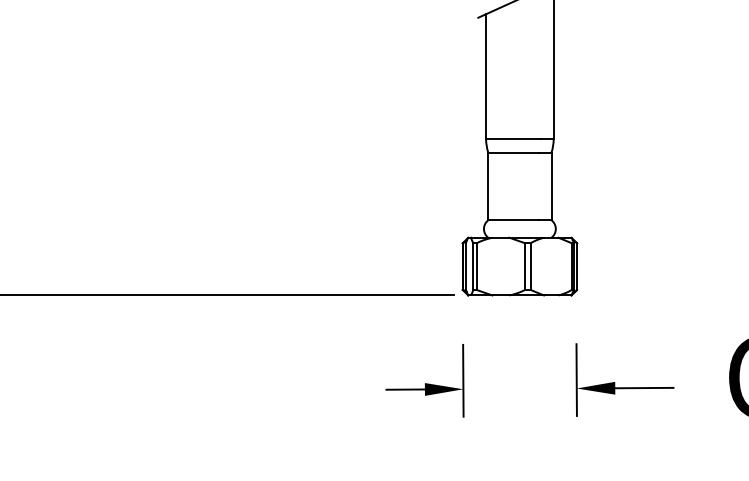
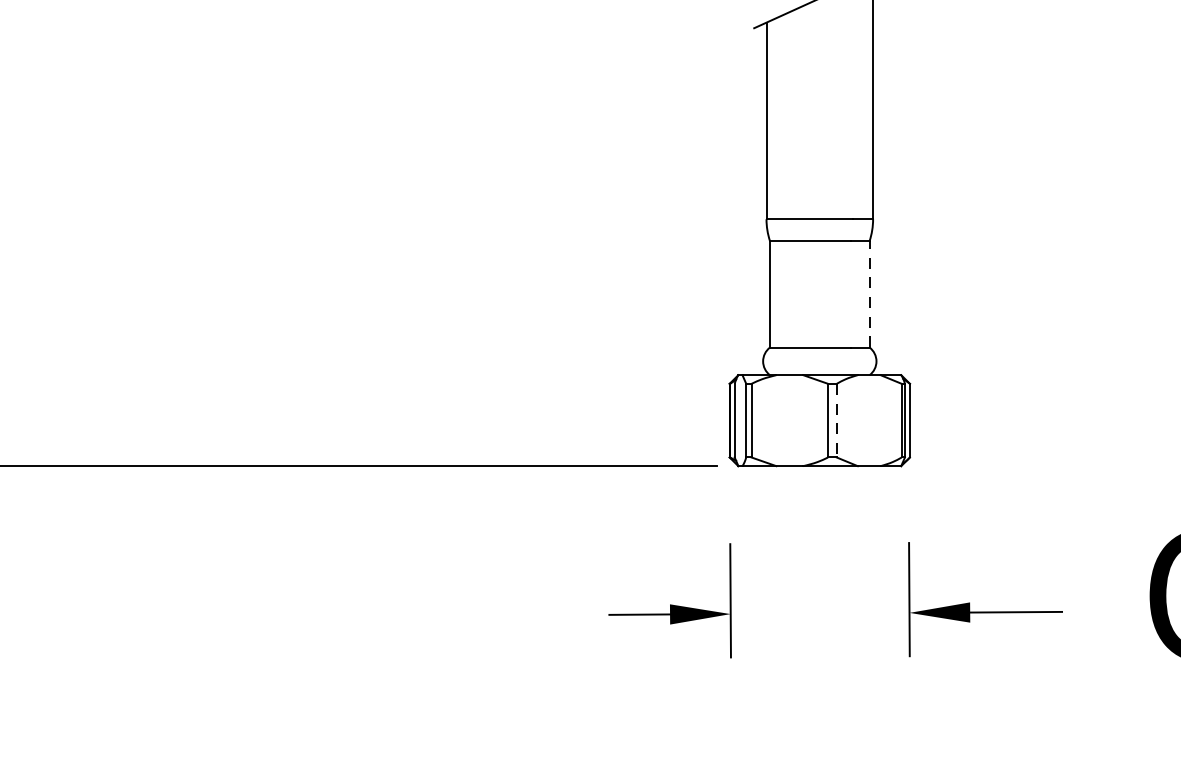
line: (551, 186) -> (869, 294), solid -> dashed
line: (530, 267) -> (836, 422), solid -> dashed

